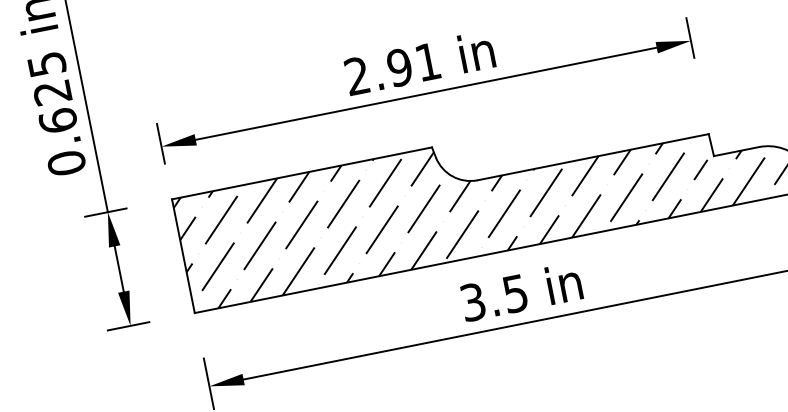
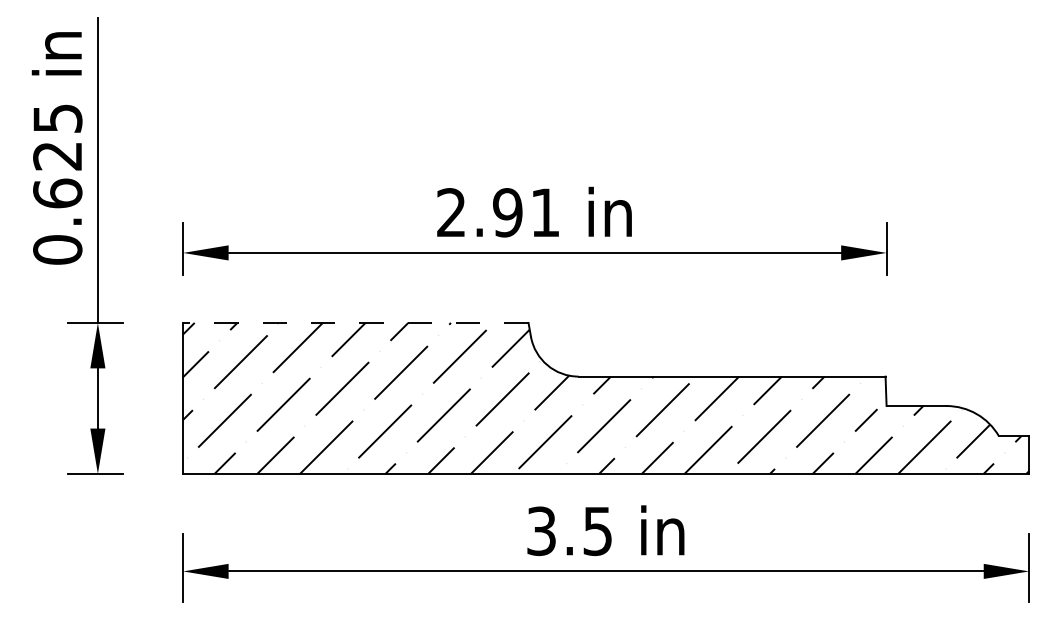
line: (301, 173) -> (355, 322), solid -> dashed

